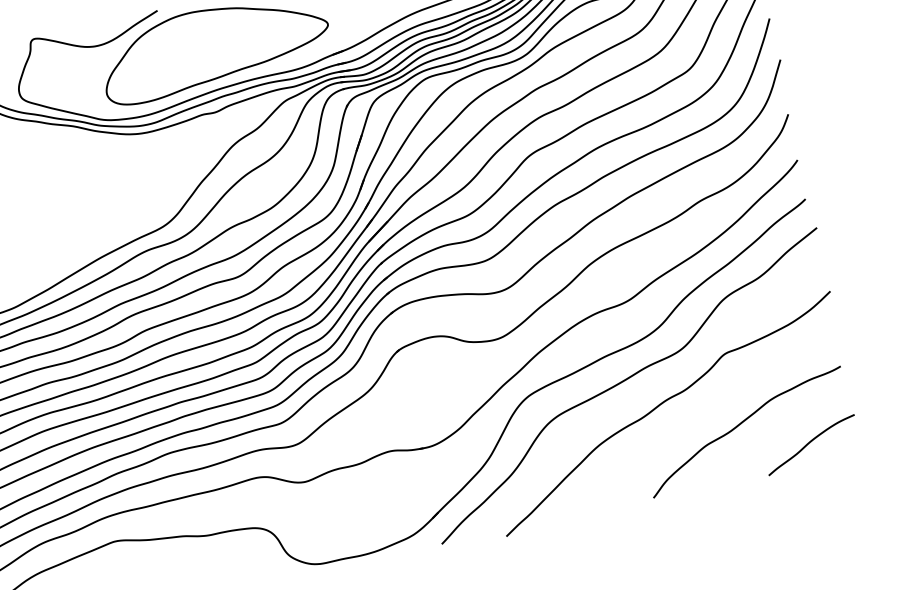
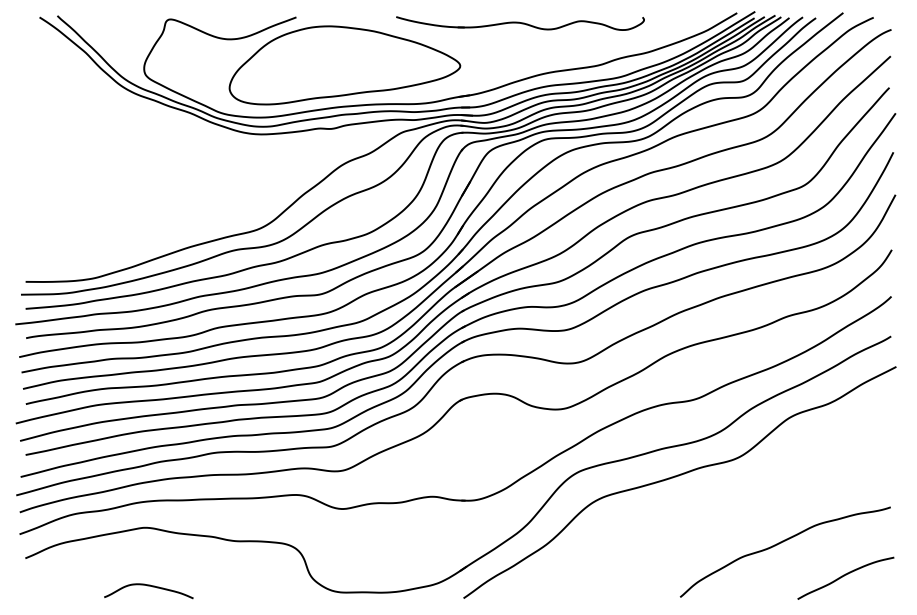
curve: (662, 404) -> (708, 507), removed

